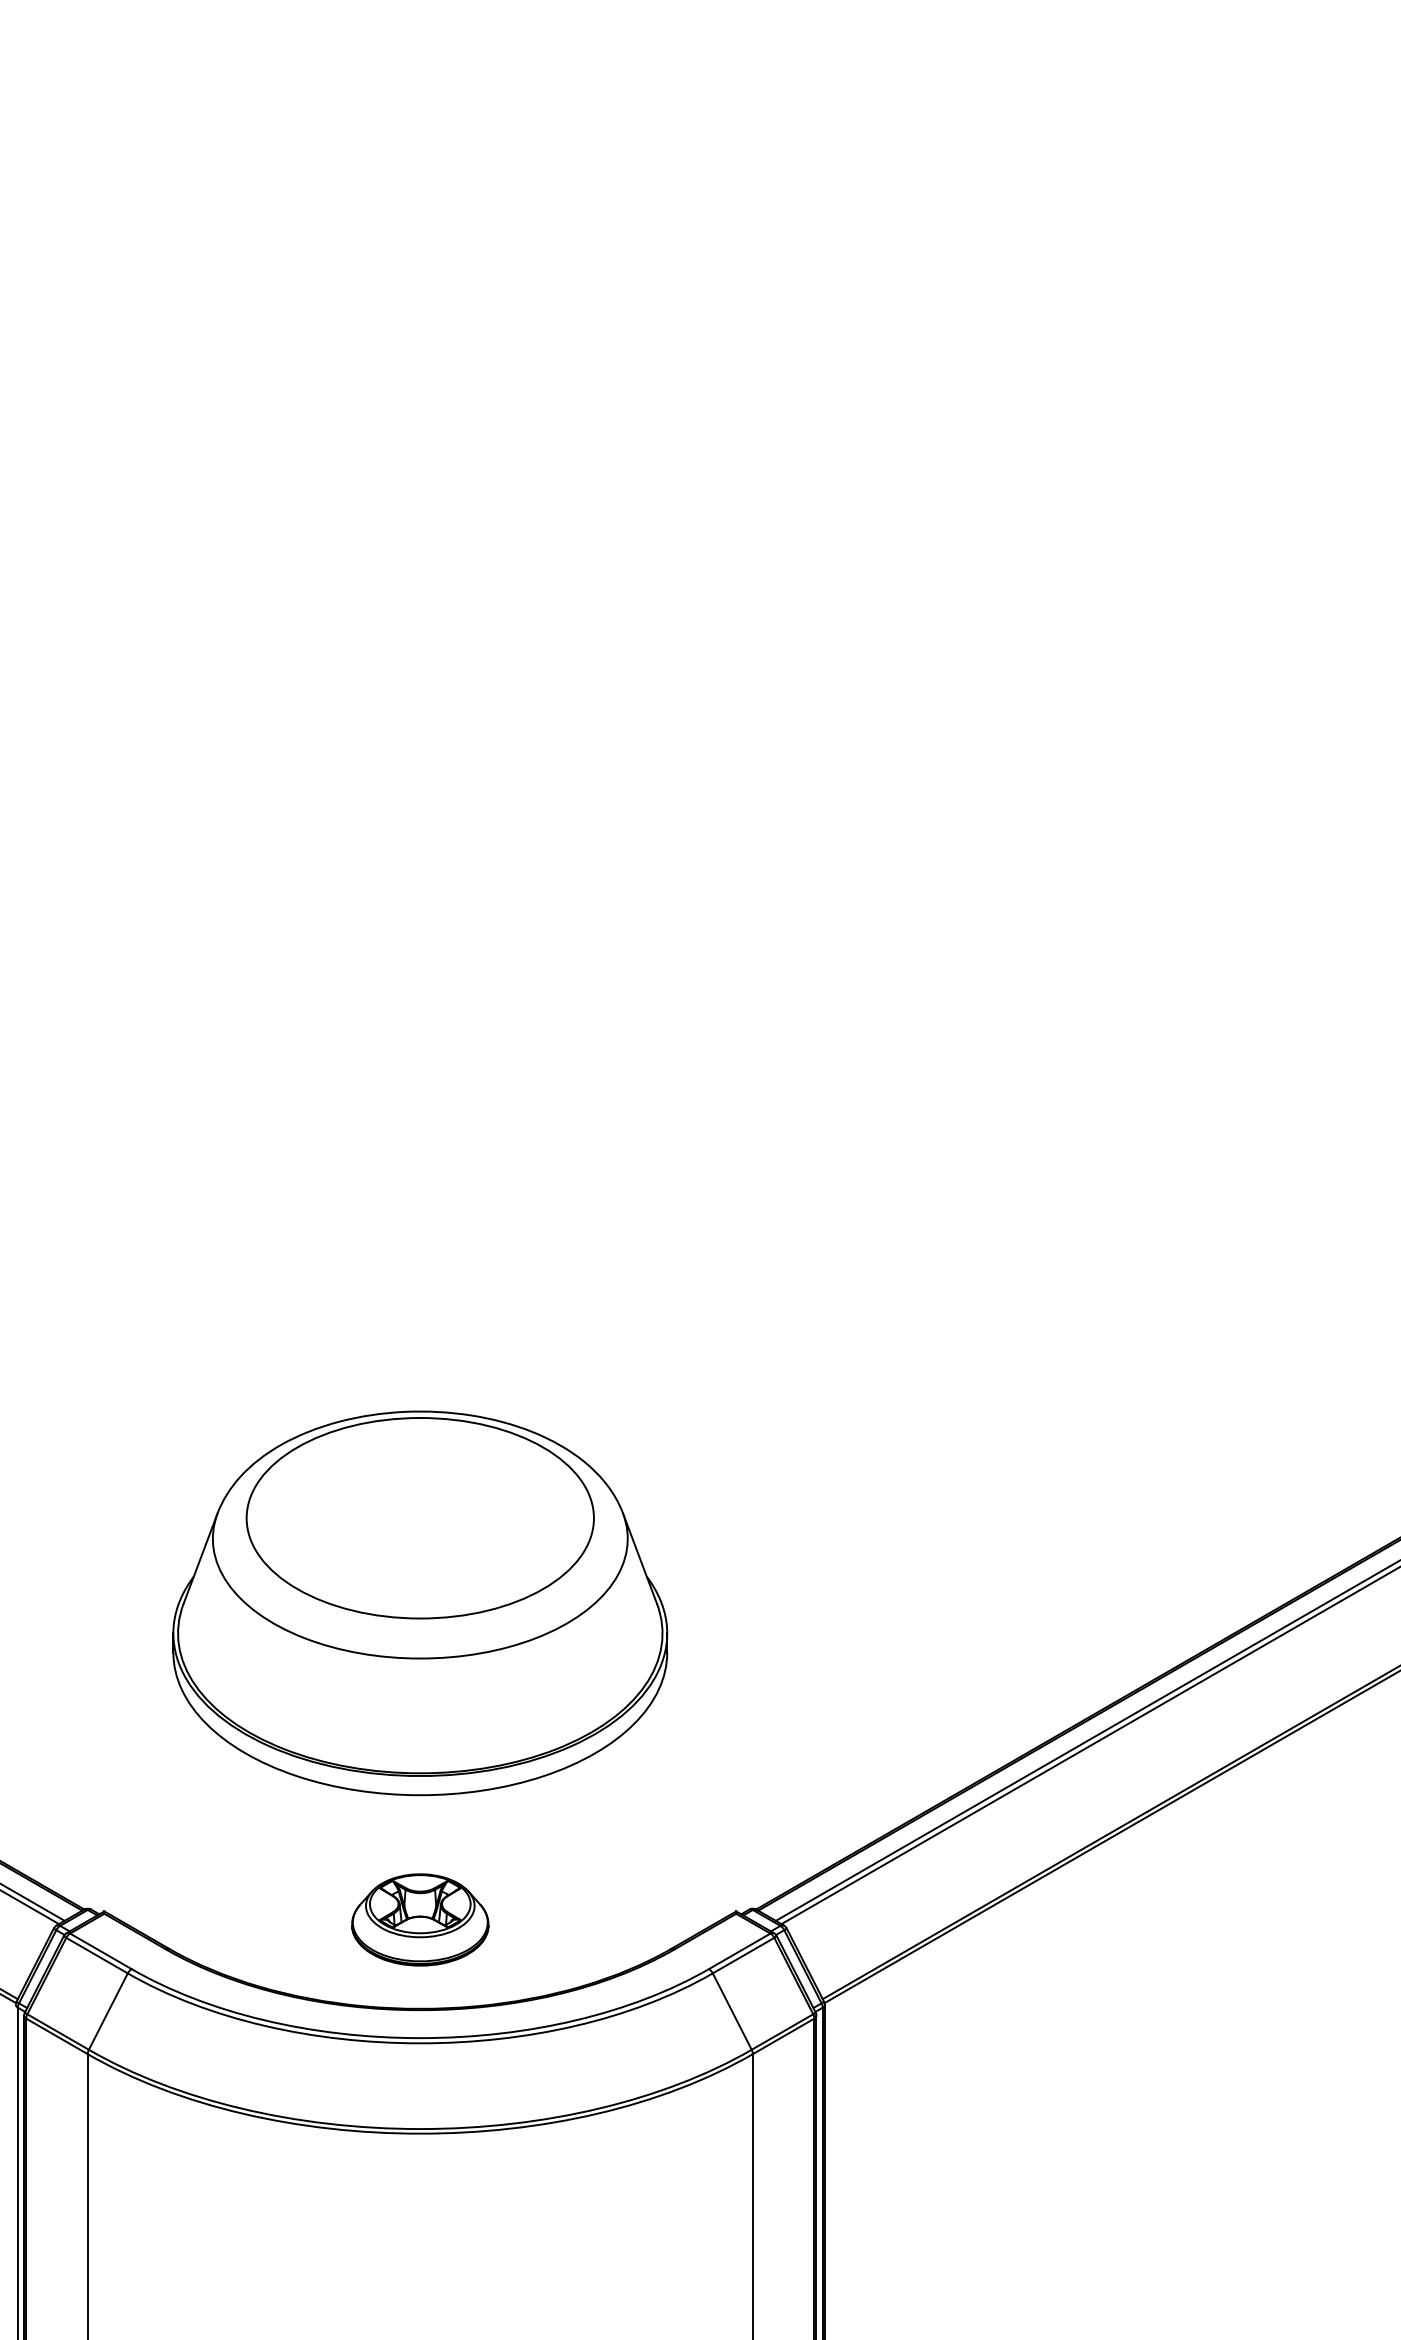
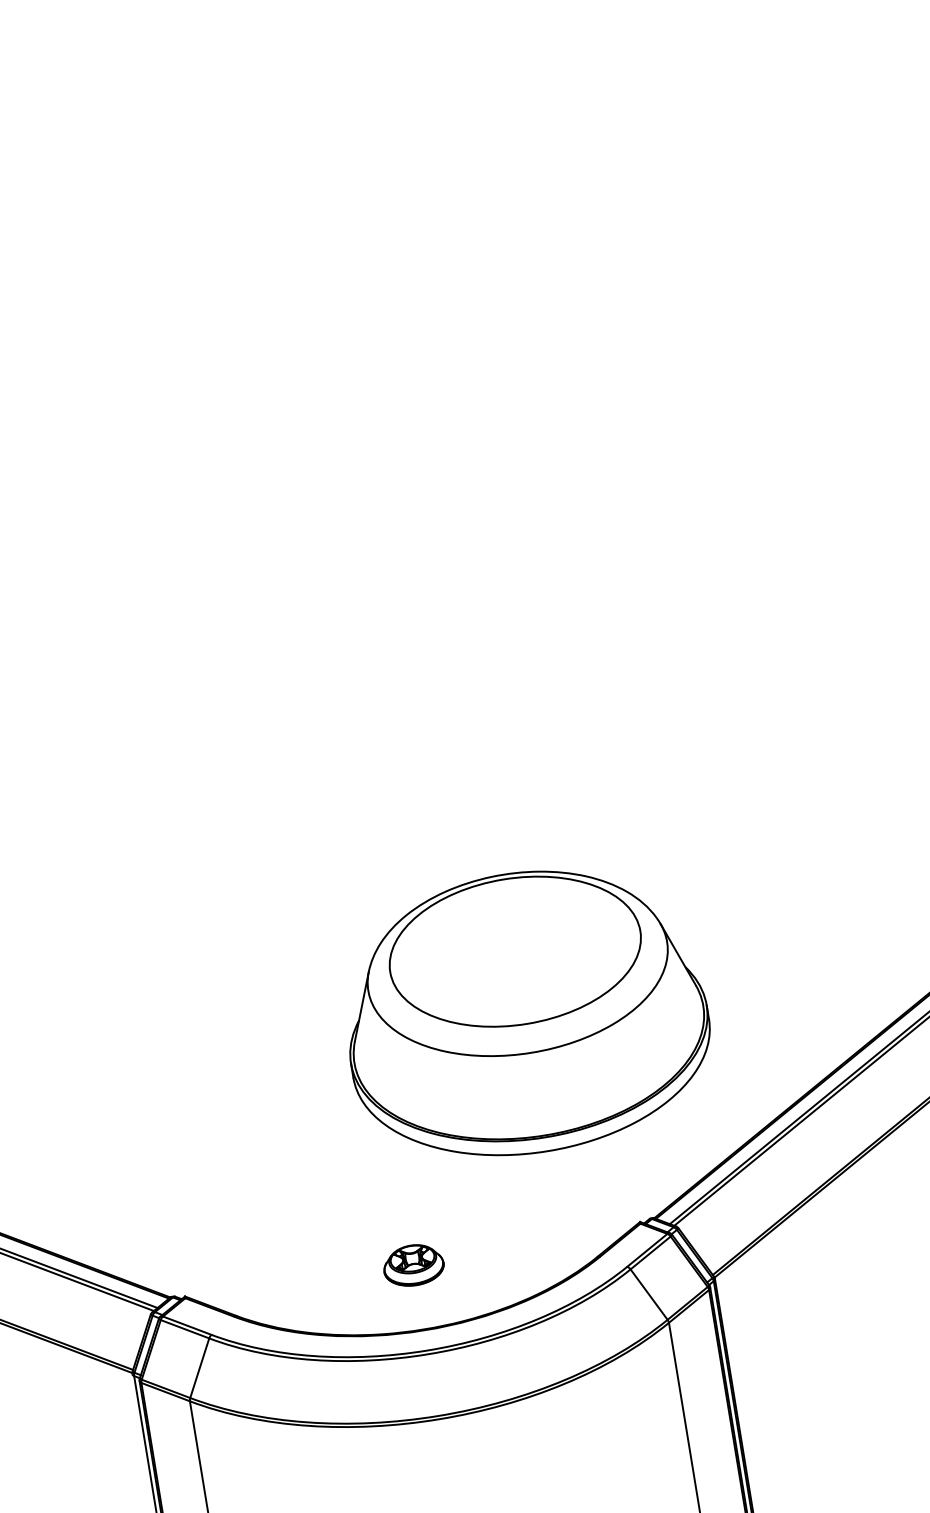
part: (420, 1603) -> (525, 1013), moved
part: (420, 1919) -> (413, 1265), size x0.6

